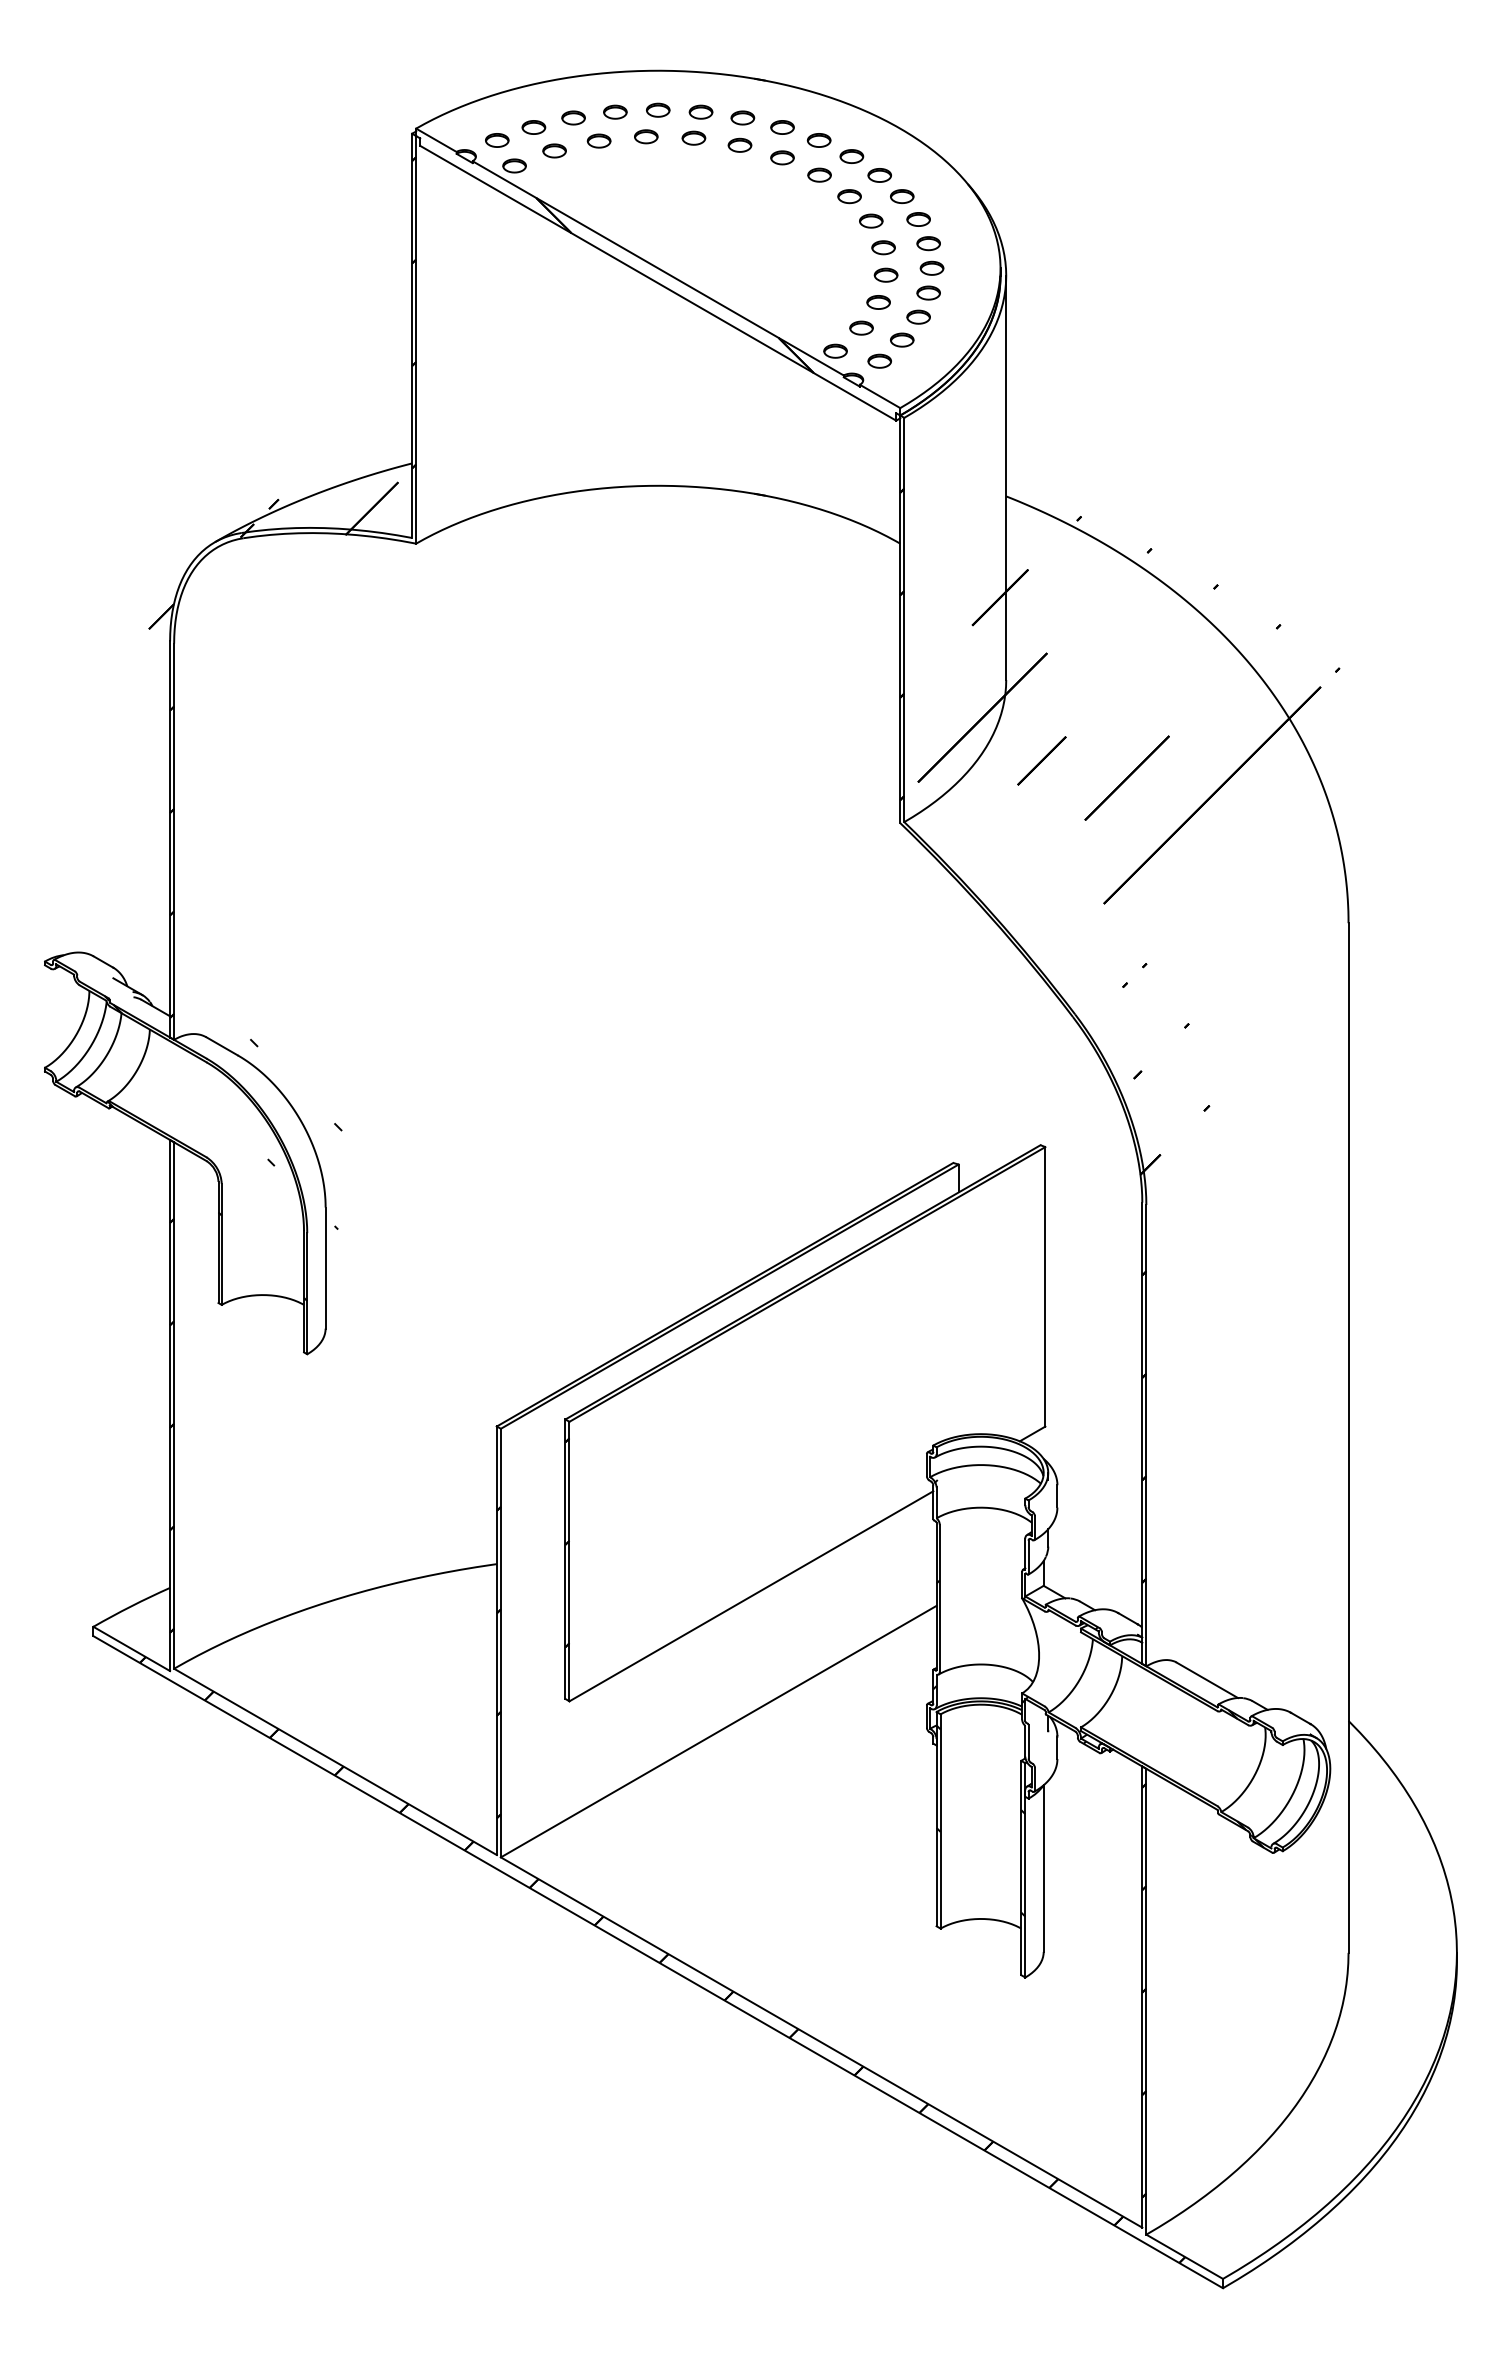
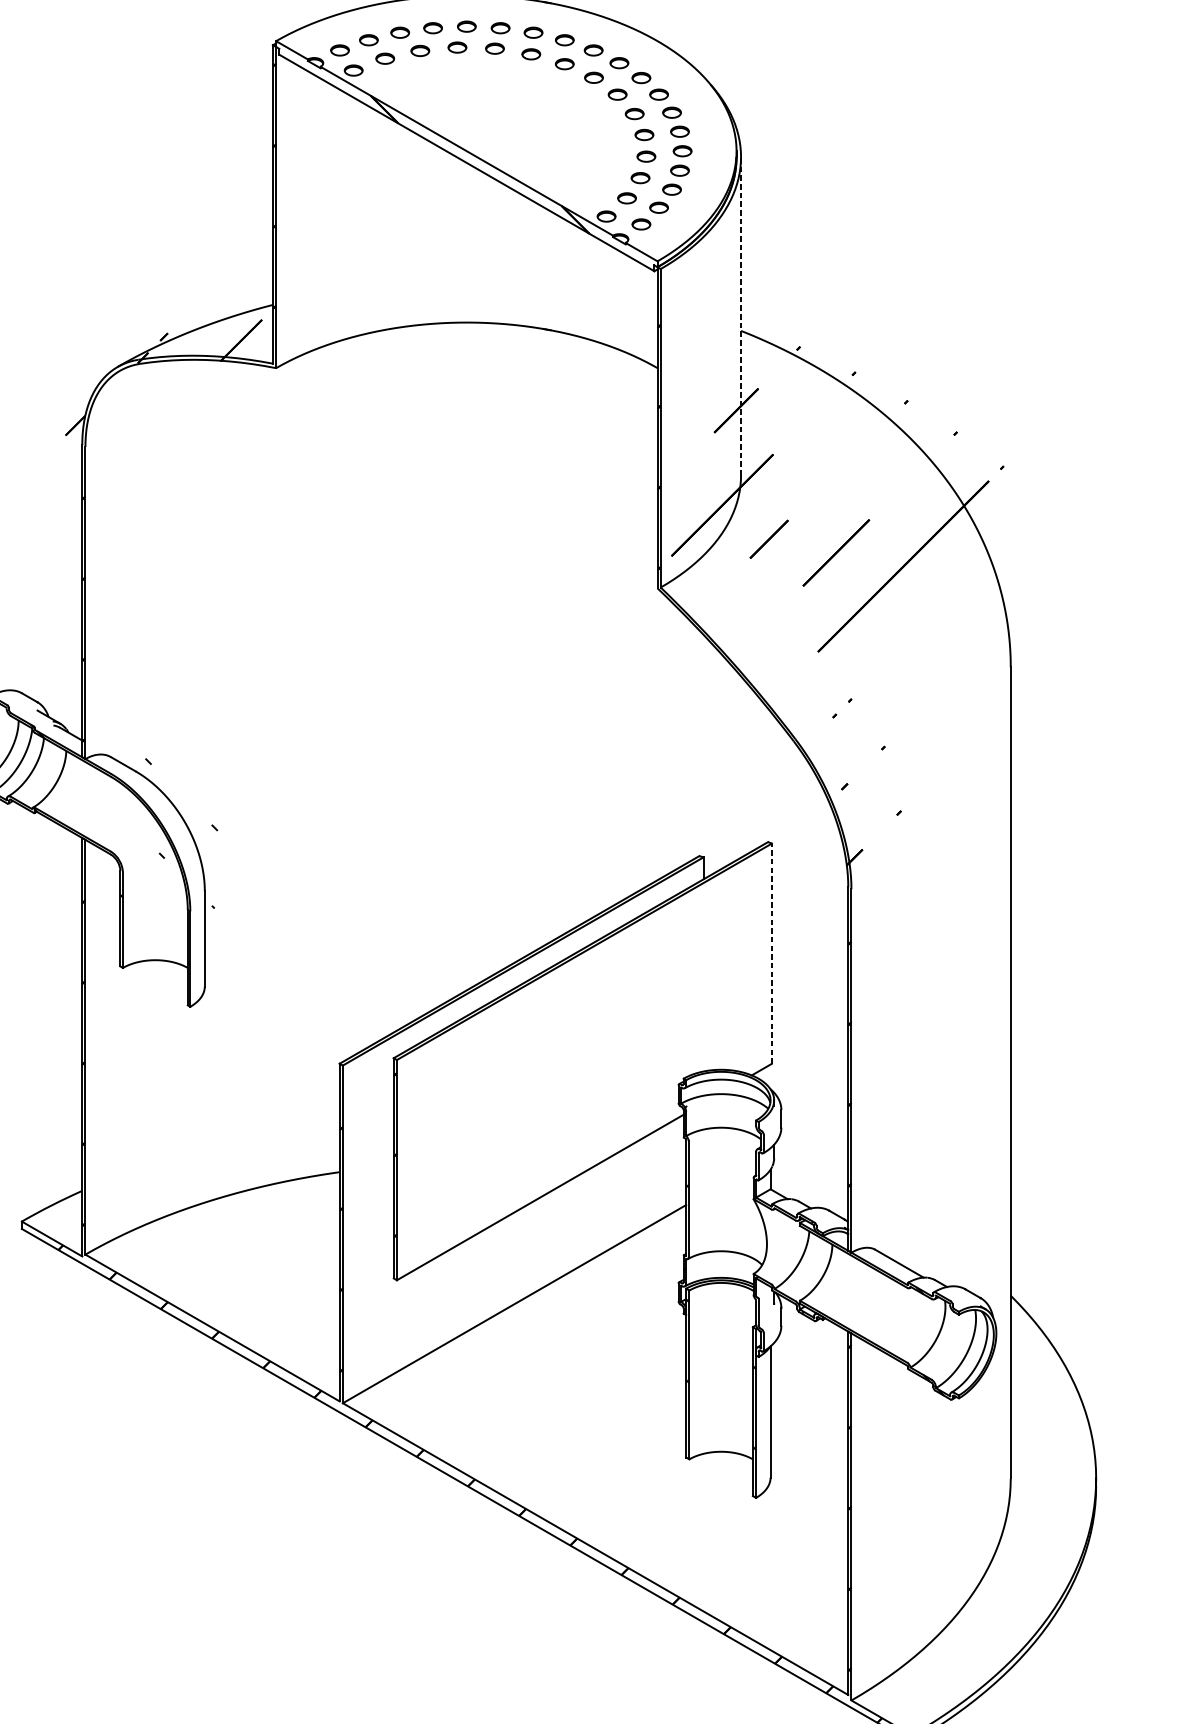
line: (1006, 477) -> (741, 316), solid -> dashed
line: (1045, 1286) -> (771, 953), solid -> dashed

